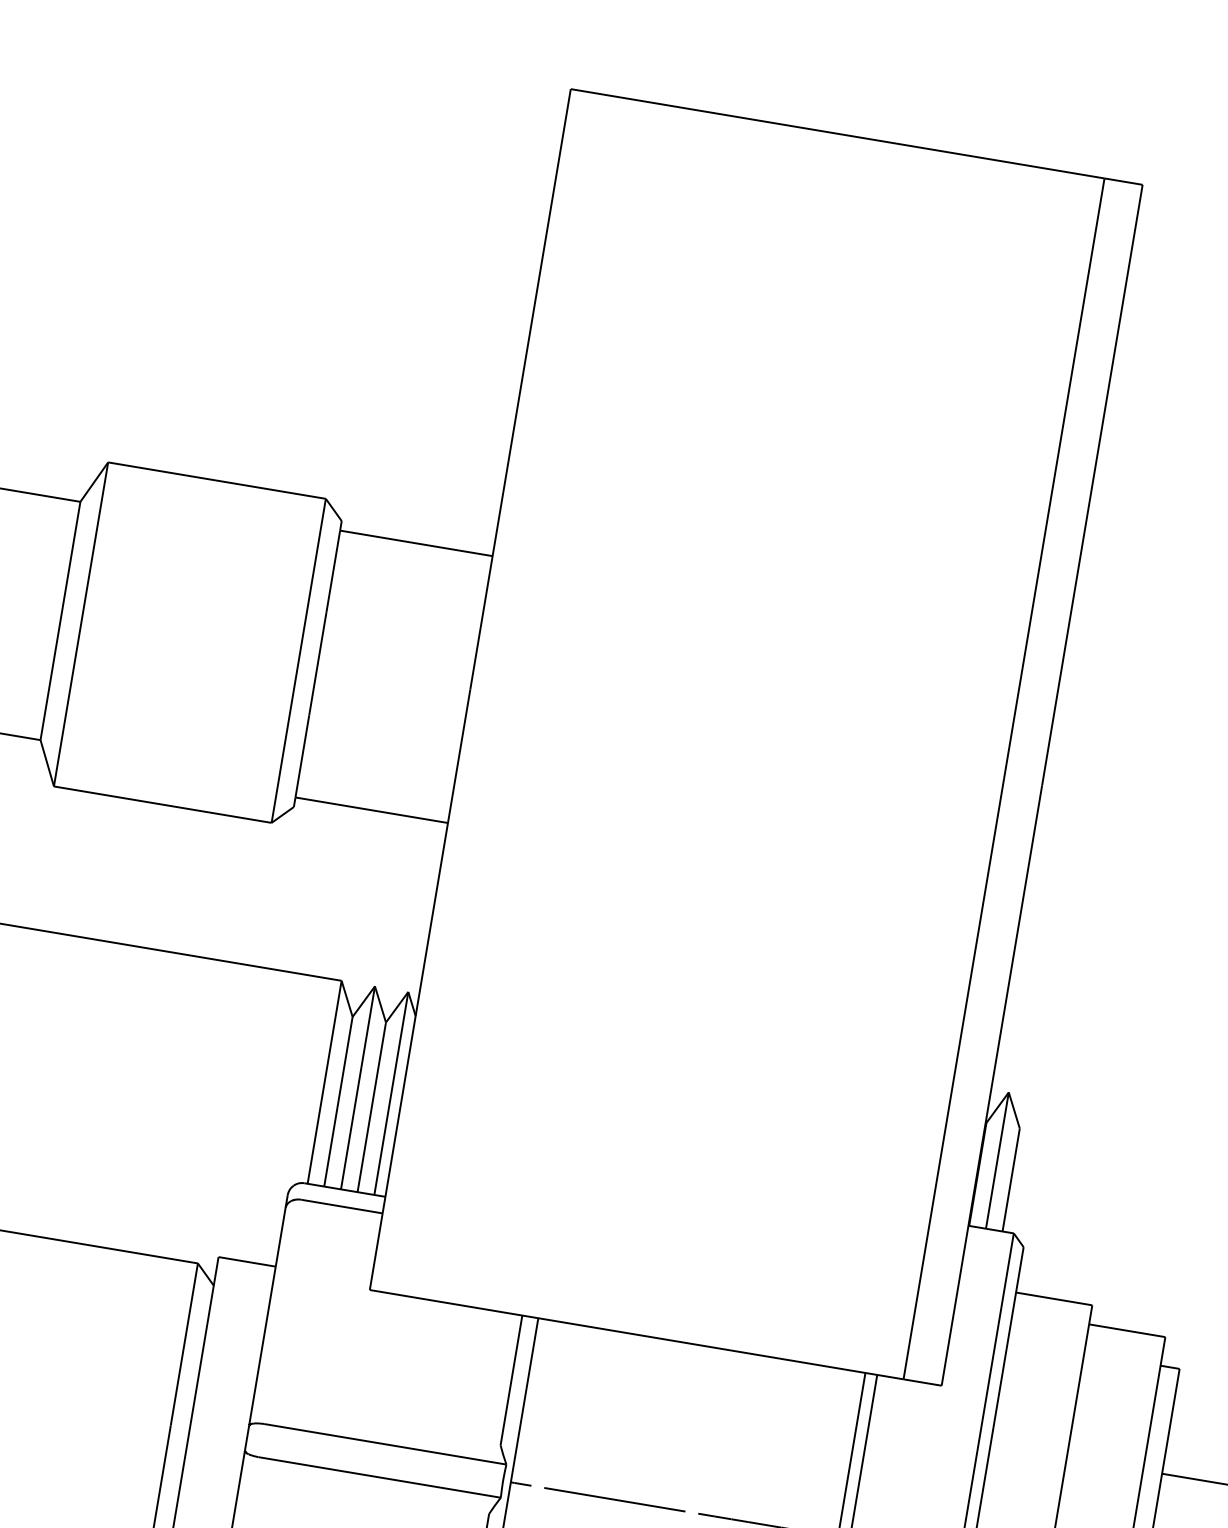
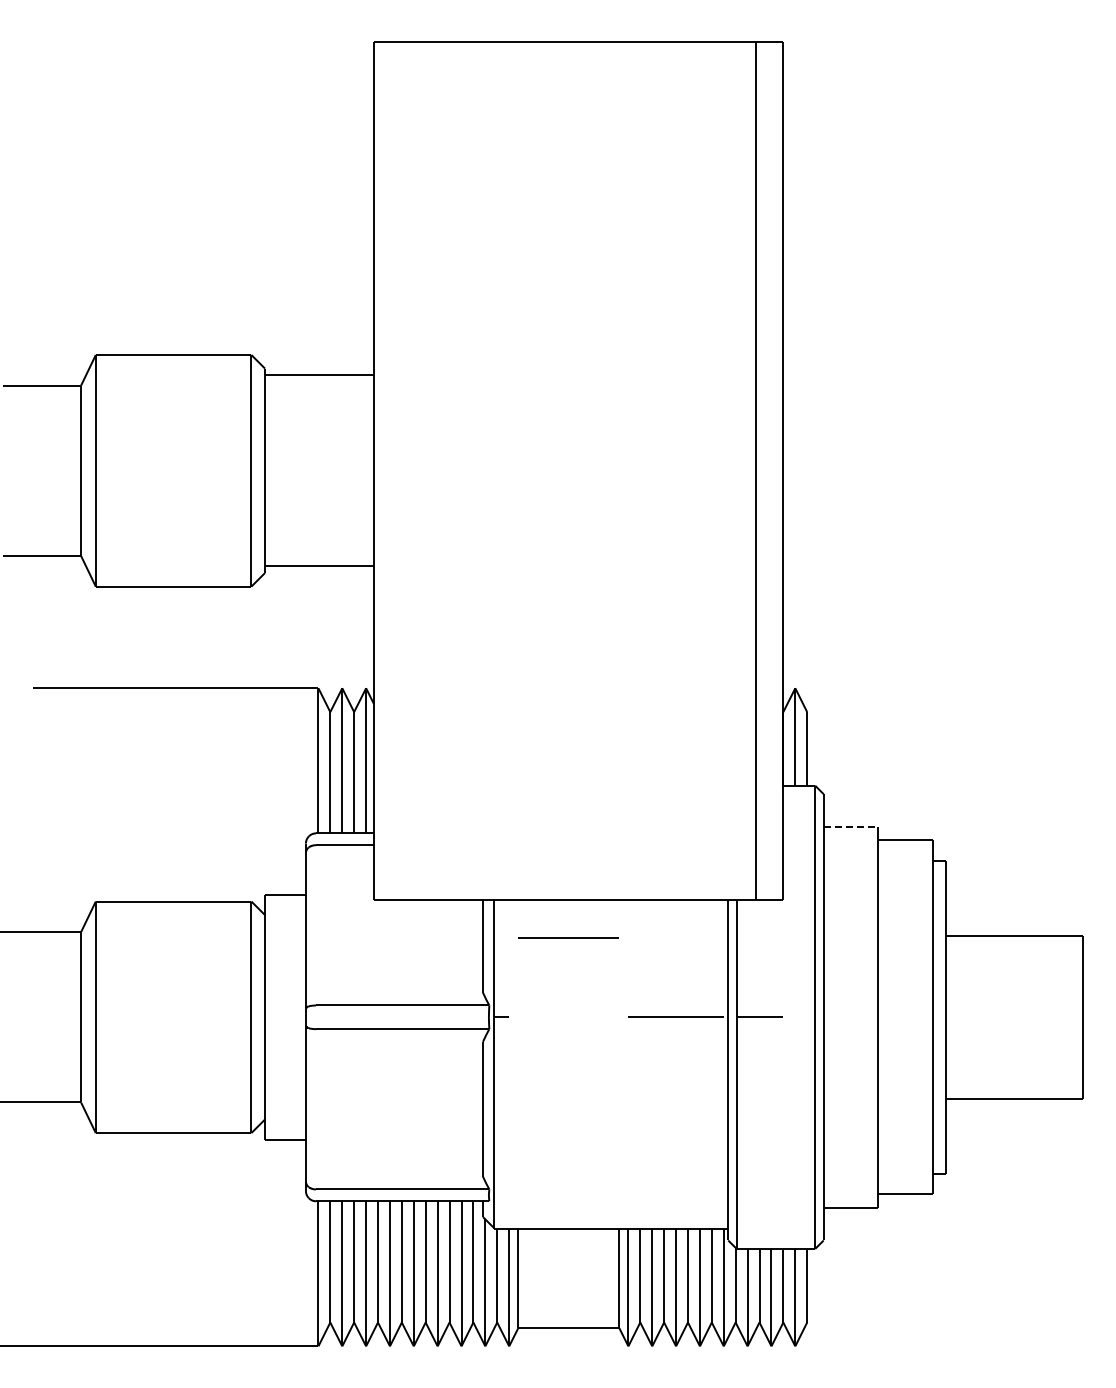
line: (1055, 1298) -> (851, 826), solid -> dashed
line: (614, 1498) -> (568, 937), moved

